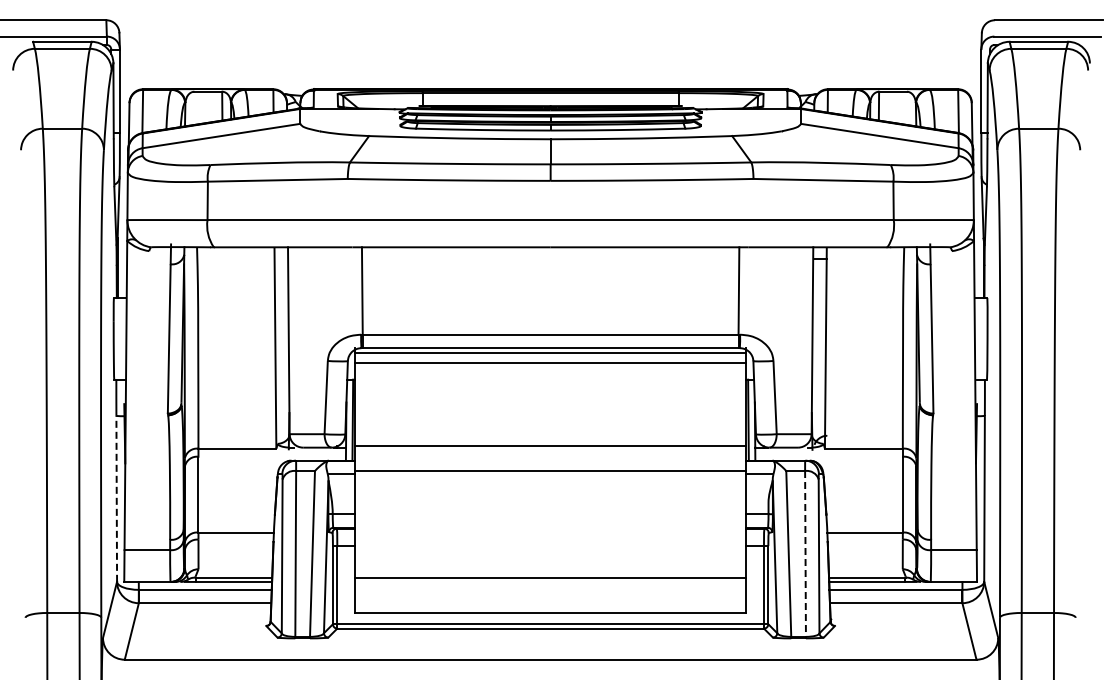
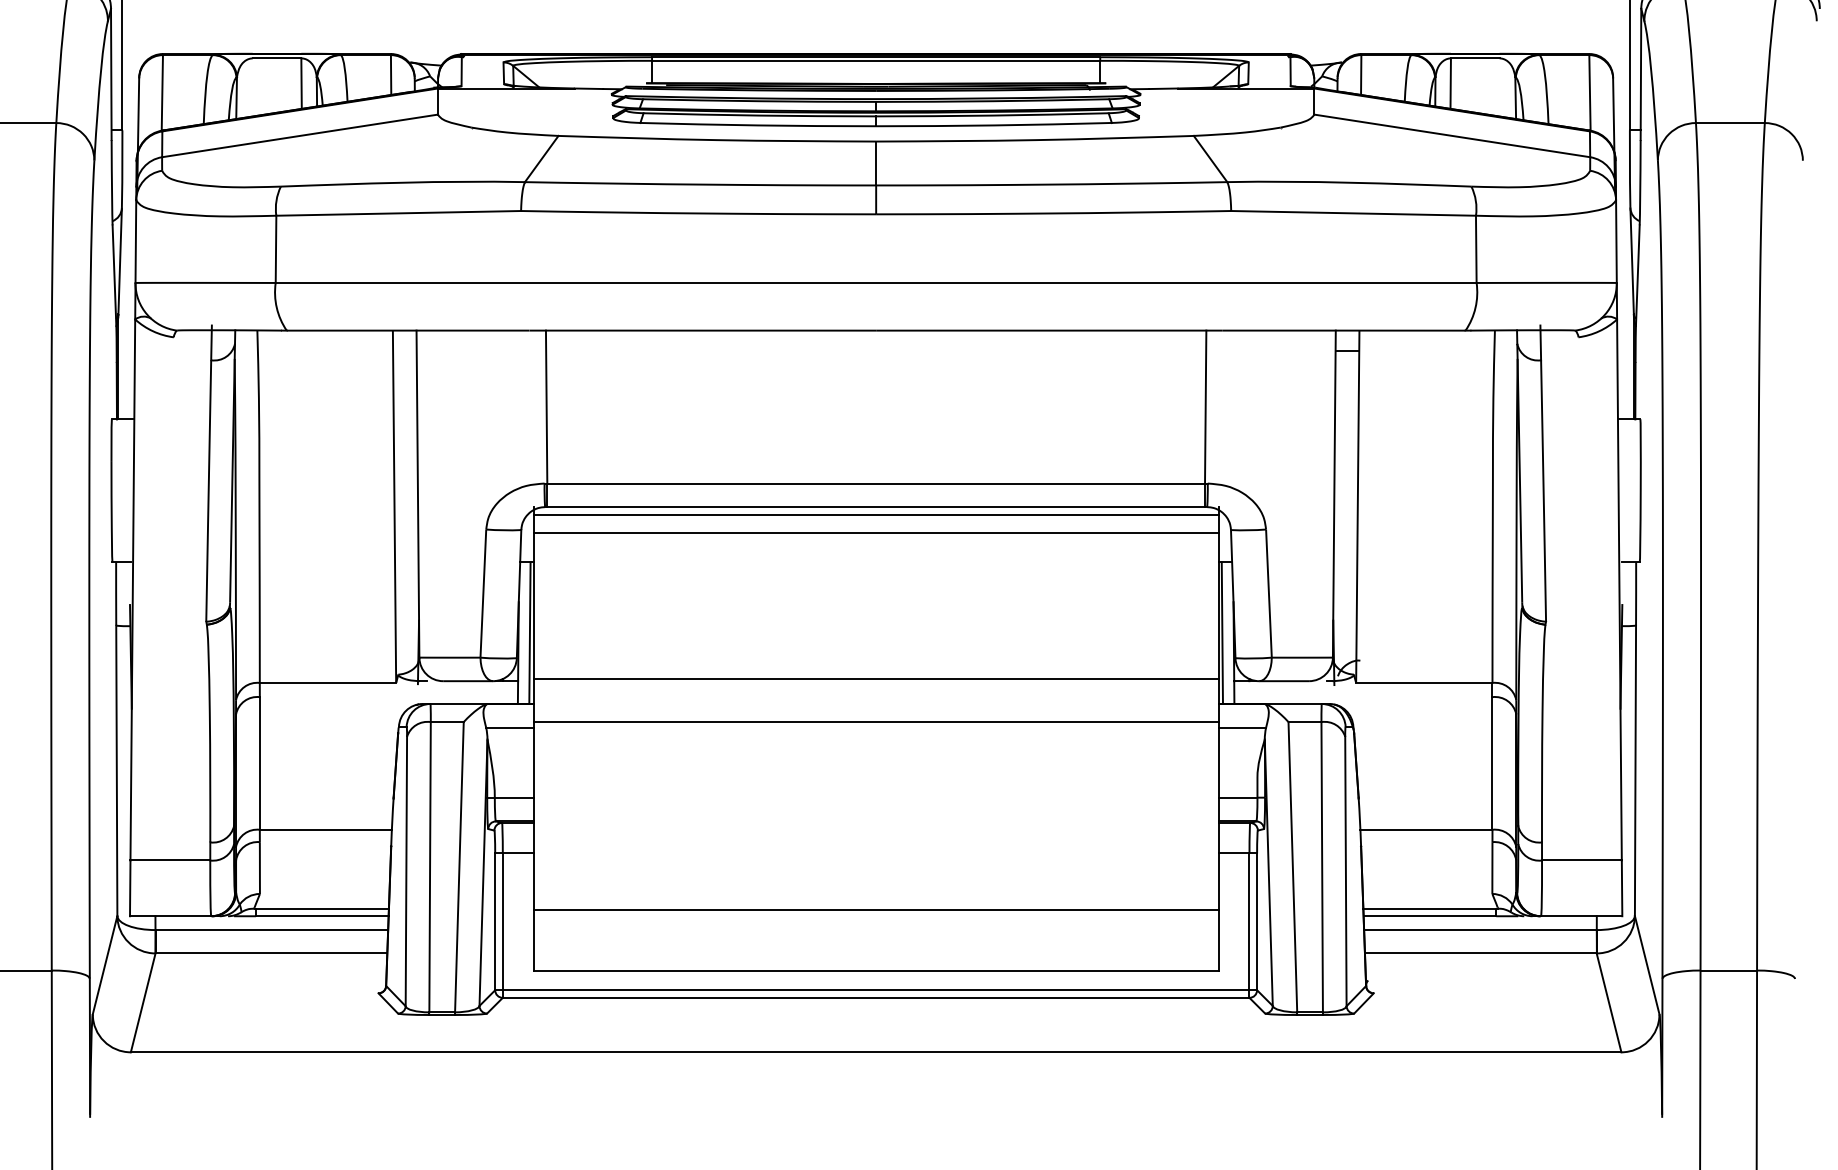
line: (116, 498) -> (116, 770), dashed -> solid
line: (805, 553) -> (1322, 866), dashed -> solid

